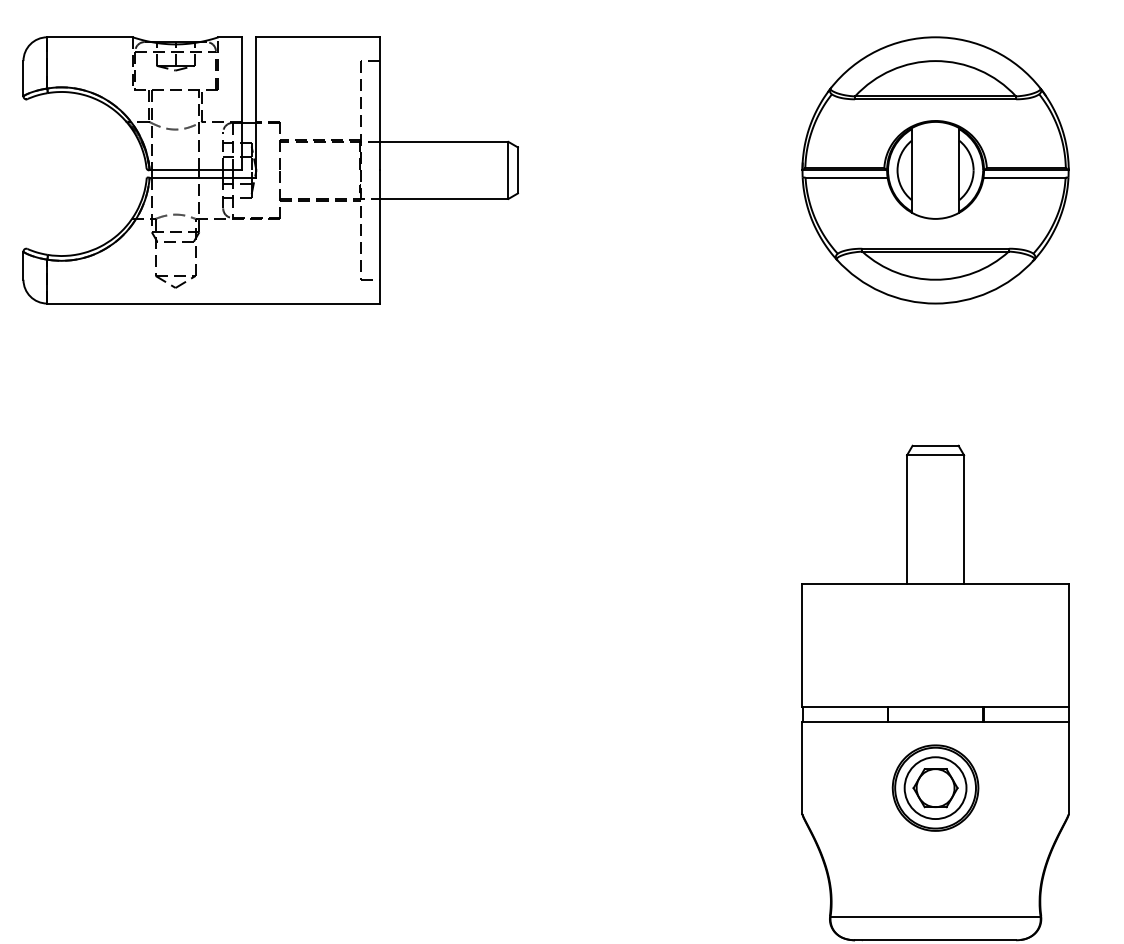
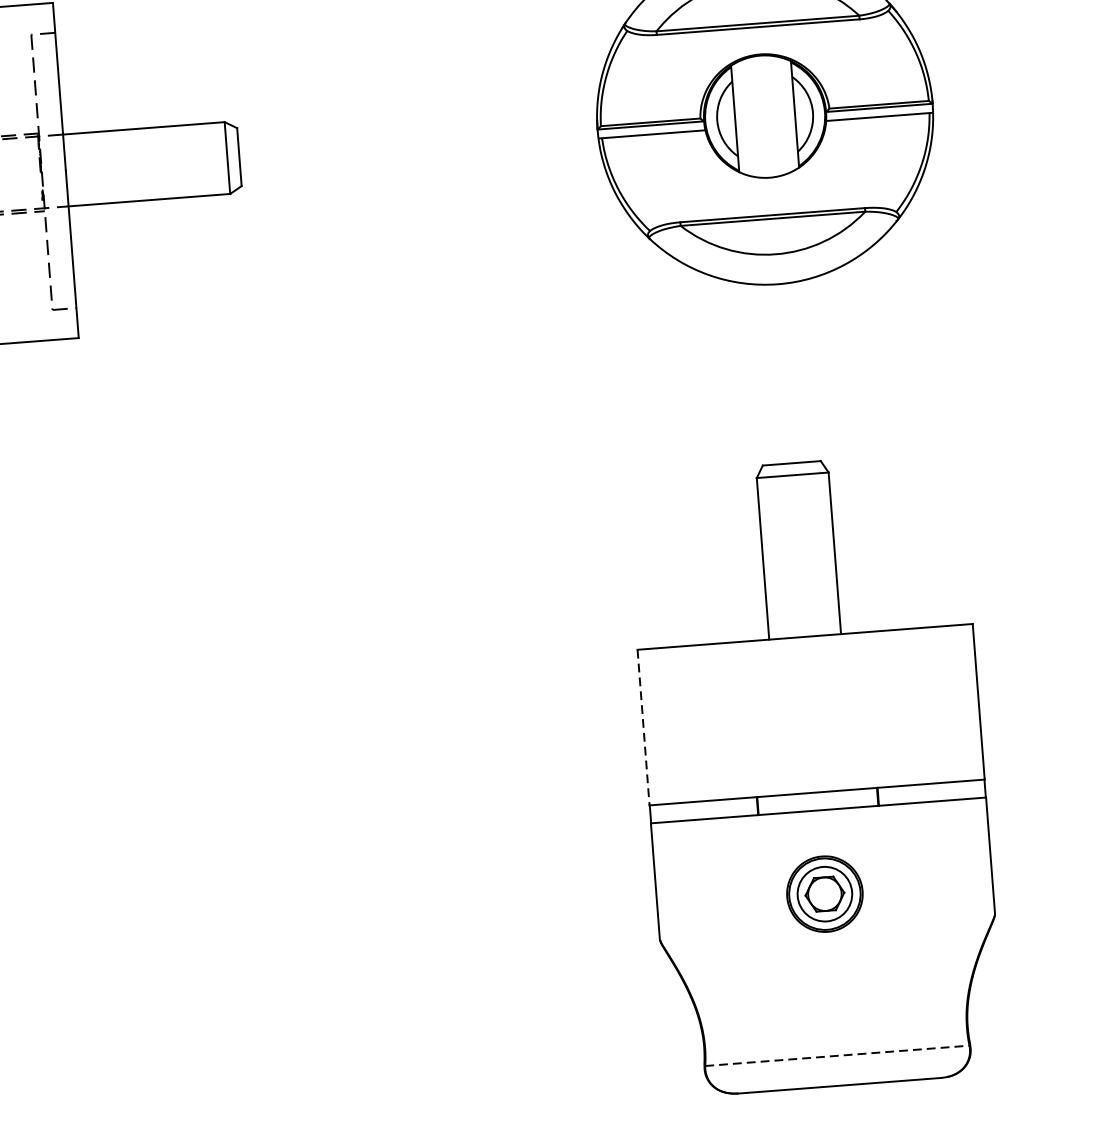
line: (802, 645) -> (643, 727), solid -> dashed
part: (935, 787) -> (824, 893), size x0.7
line: (935, 916) -> (837, 1055), solid -> dashed

